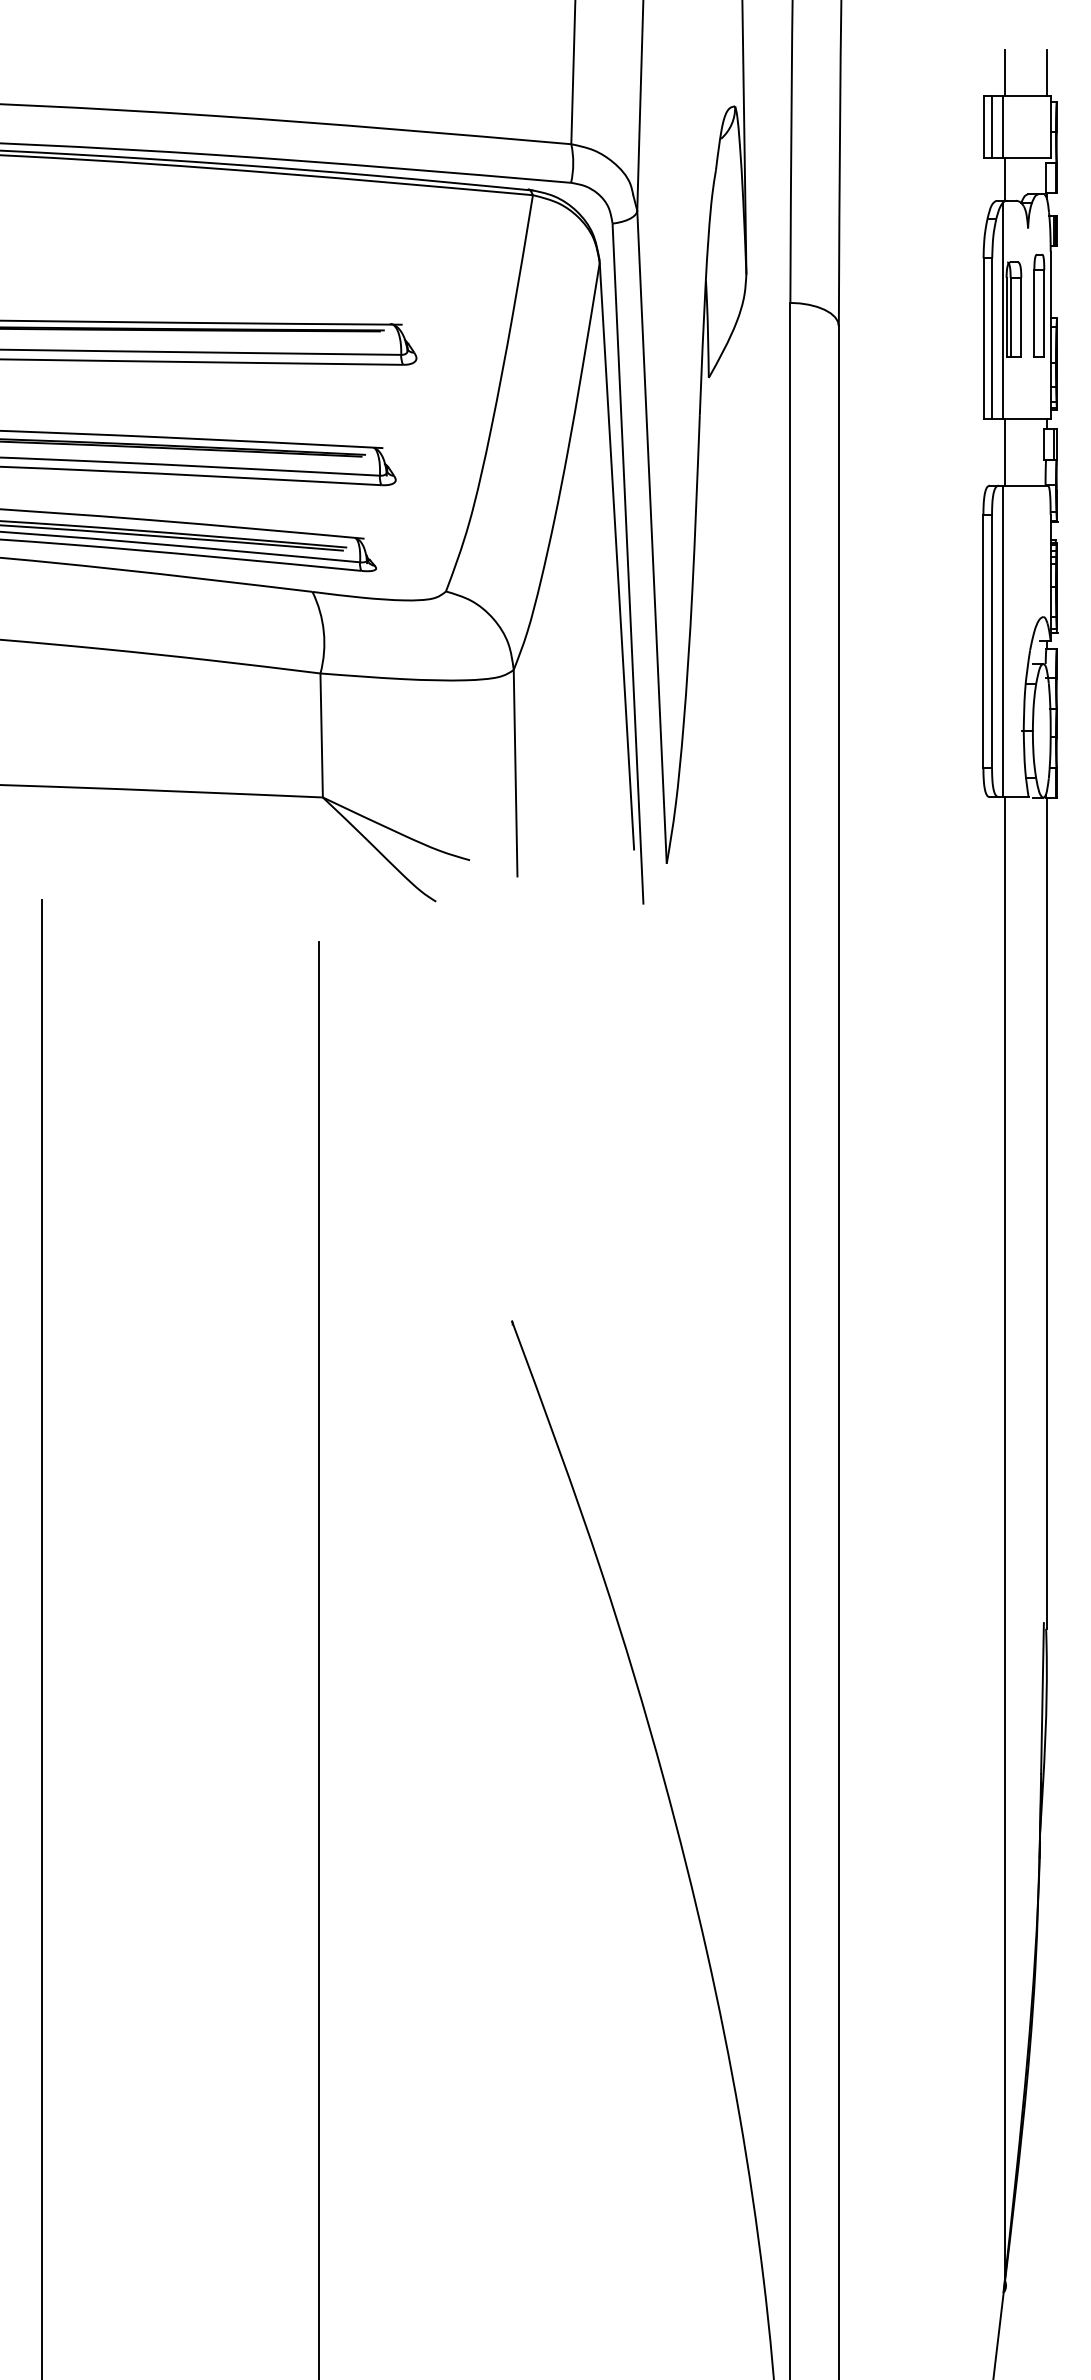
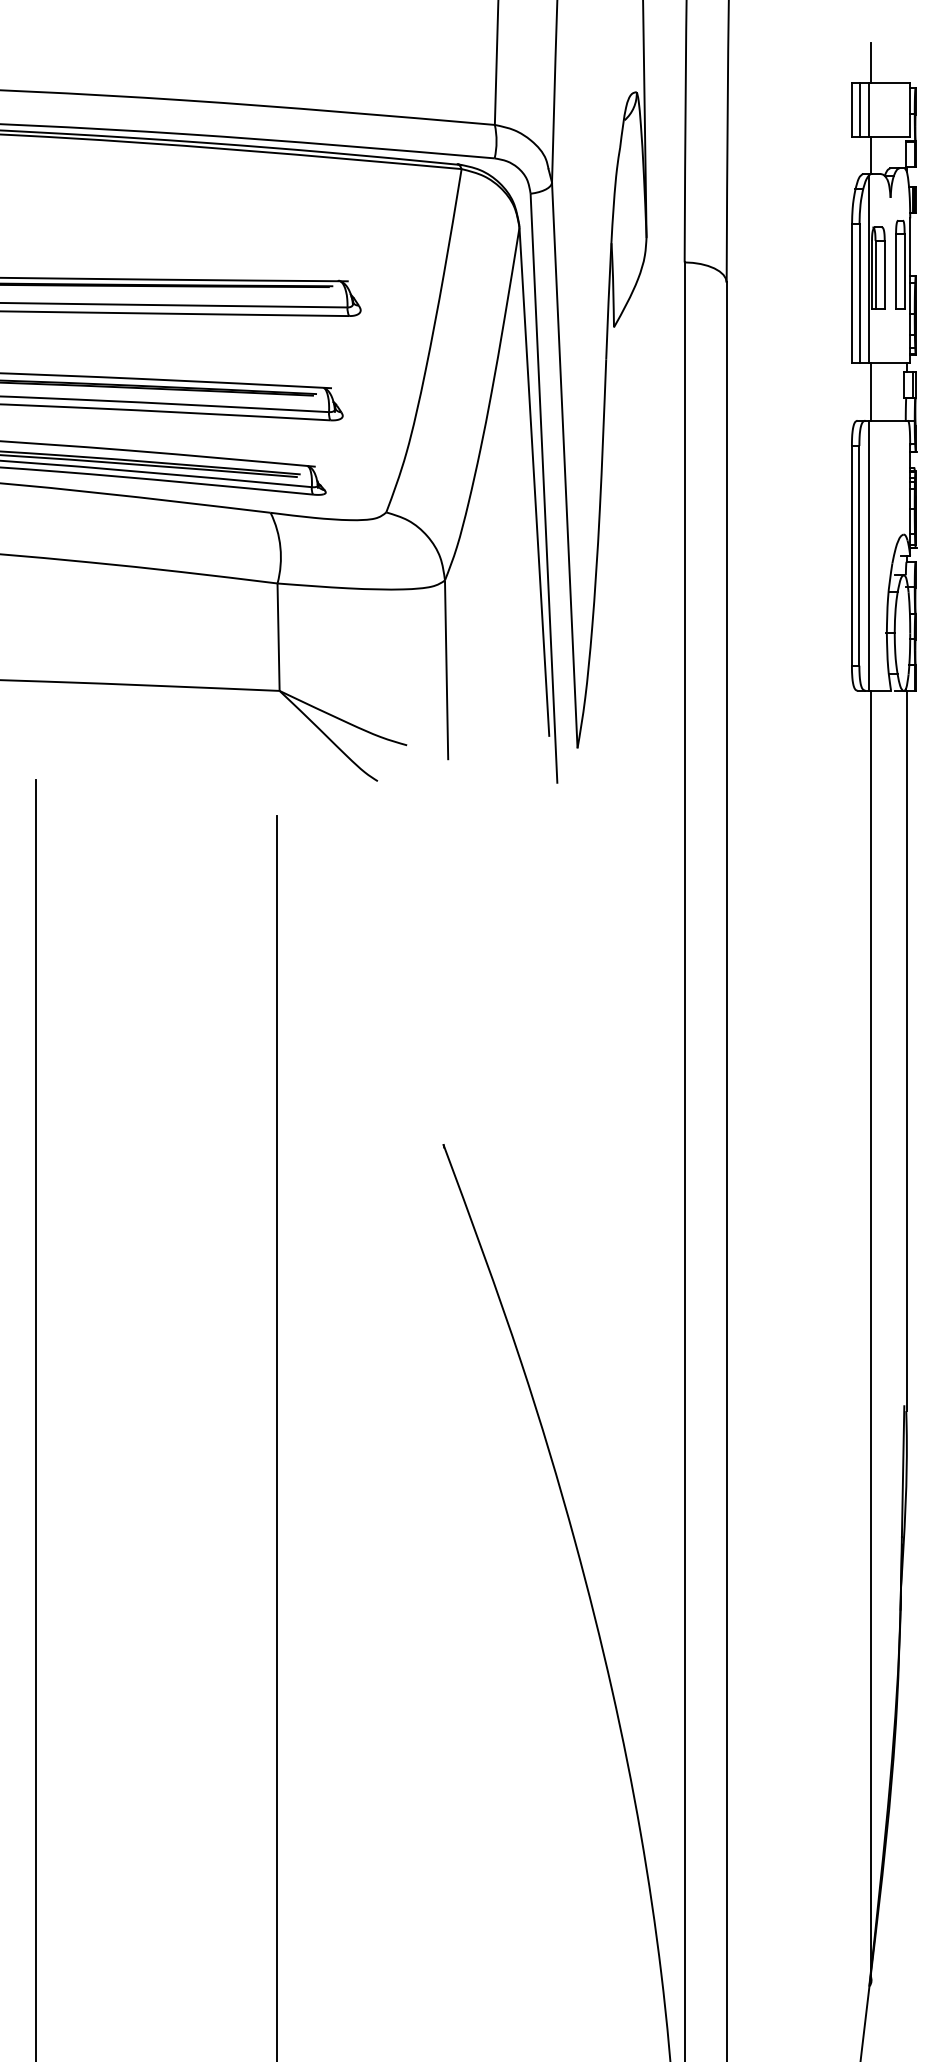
line: (1046, 72) -> (906, 62), removed

